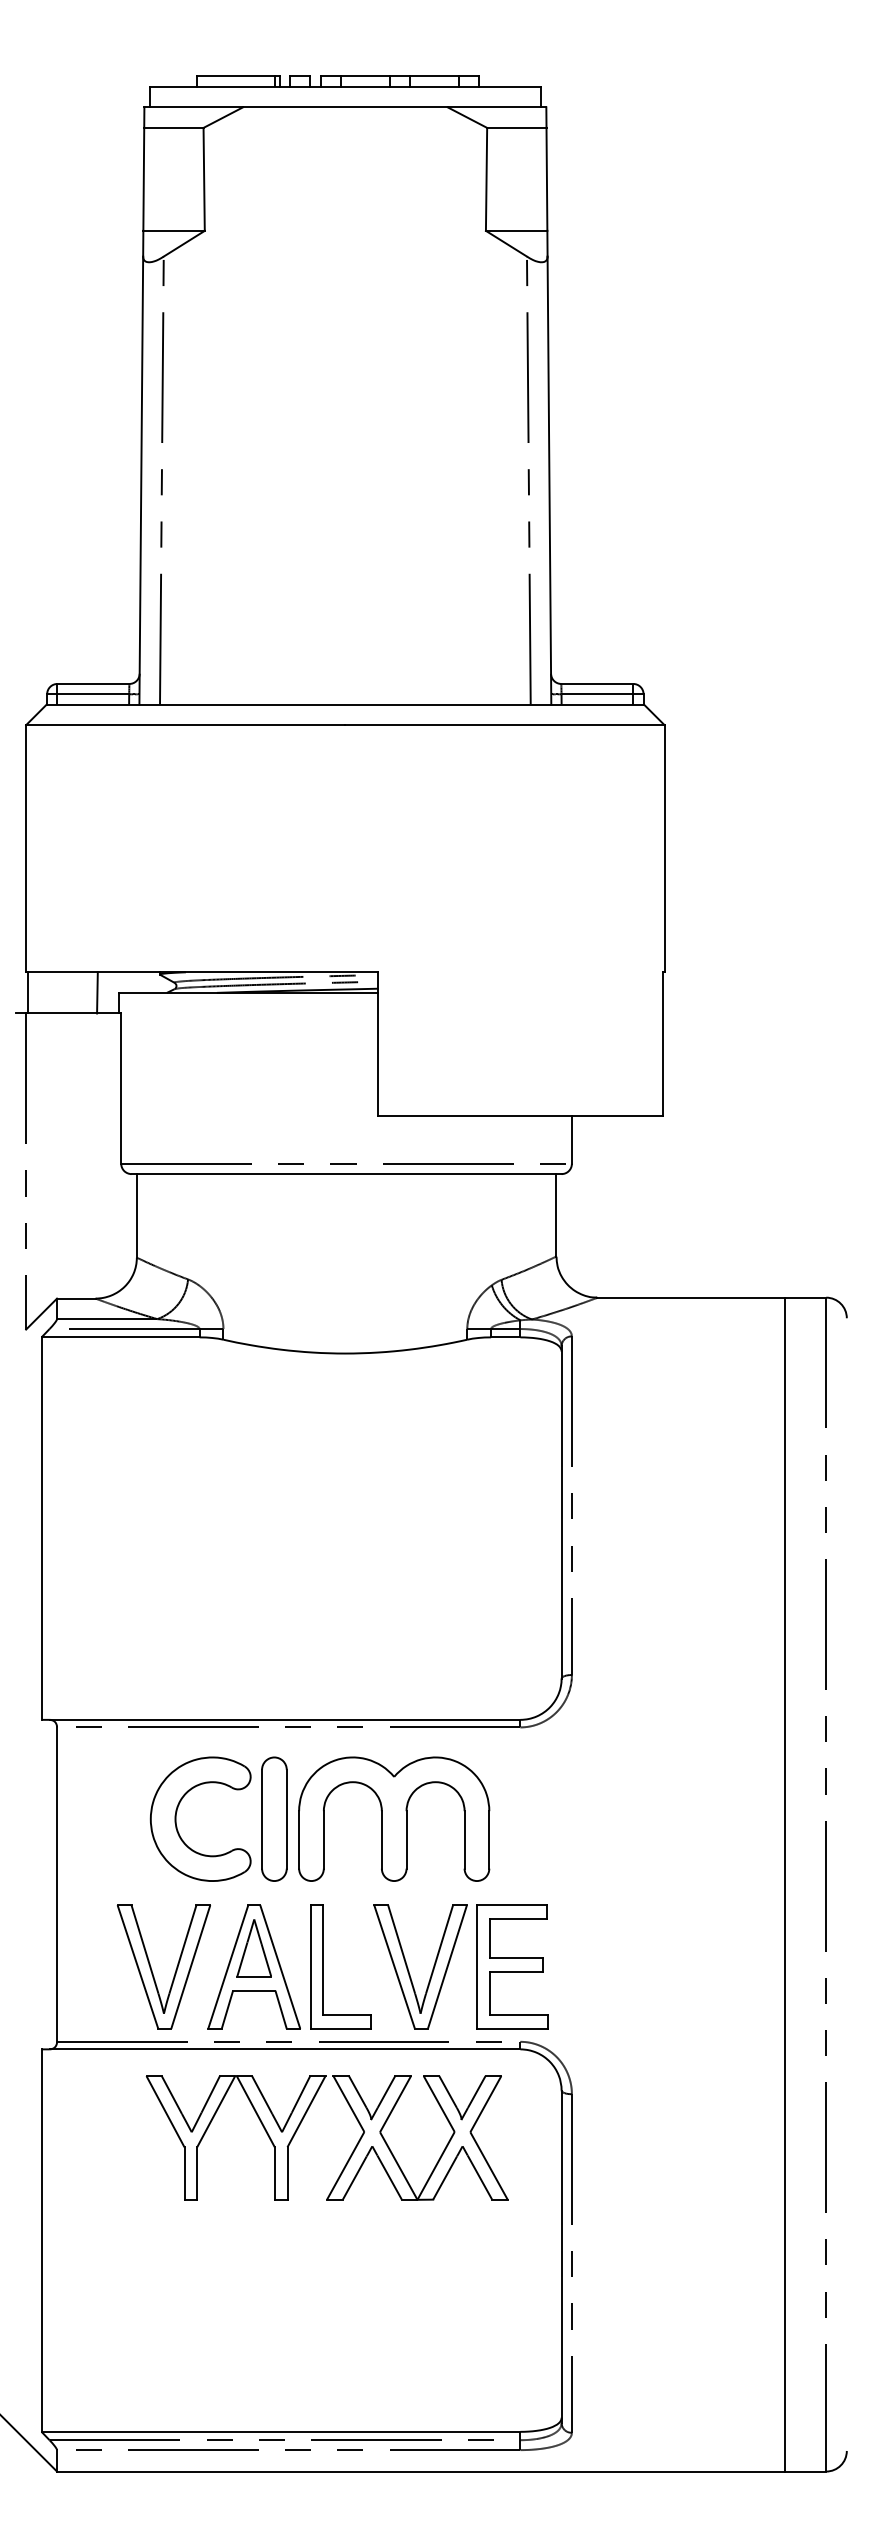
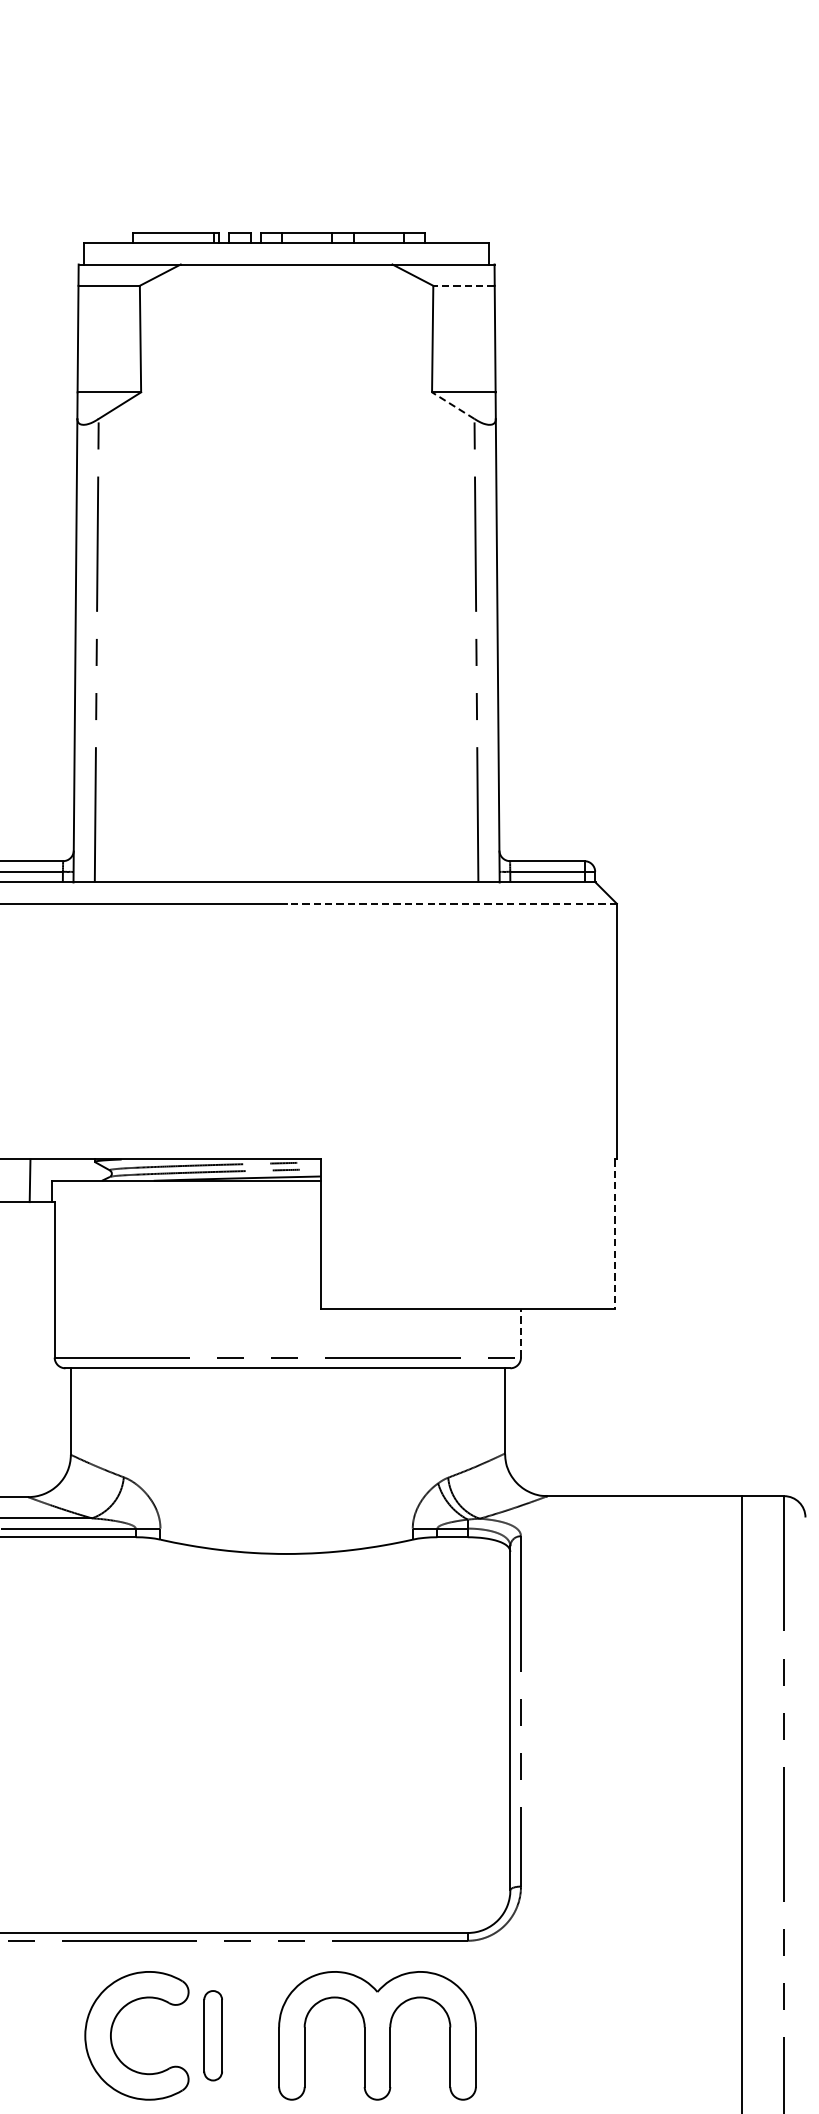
line: (516, 127) -> (463, 285), solid -> dashed
line: (506, 243) -> (453, 405), solid -> dashed
line: (504, 725) -> (451, 904), solid -> dashed
line: (662, 1044) -> (614, 1234), solid -> dashed
line: (571, 1140) -> (520, 1333), solid -> dashed
part: (274, 1818) -> (213, 2035), size x0.7
part: (394, 1818) -> (377, 2035), moved

